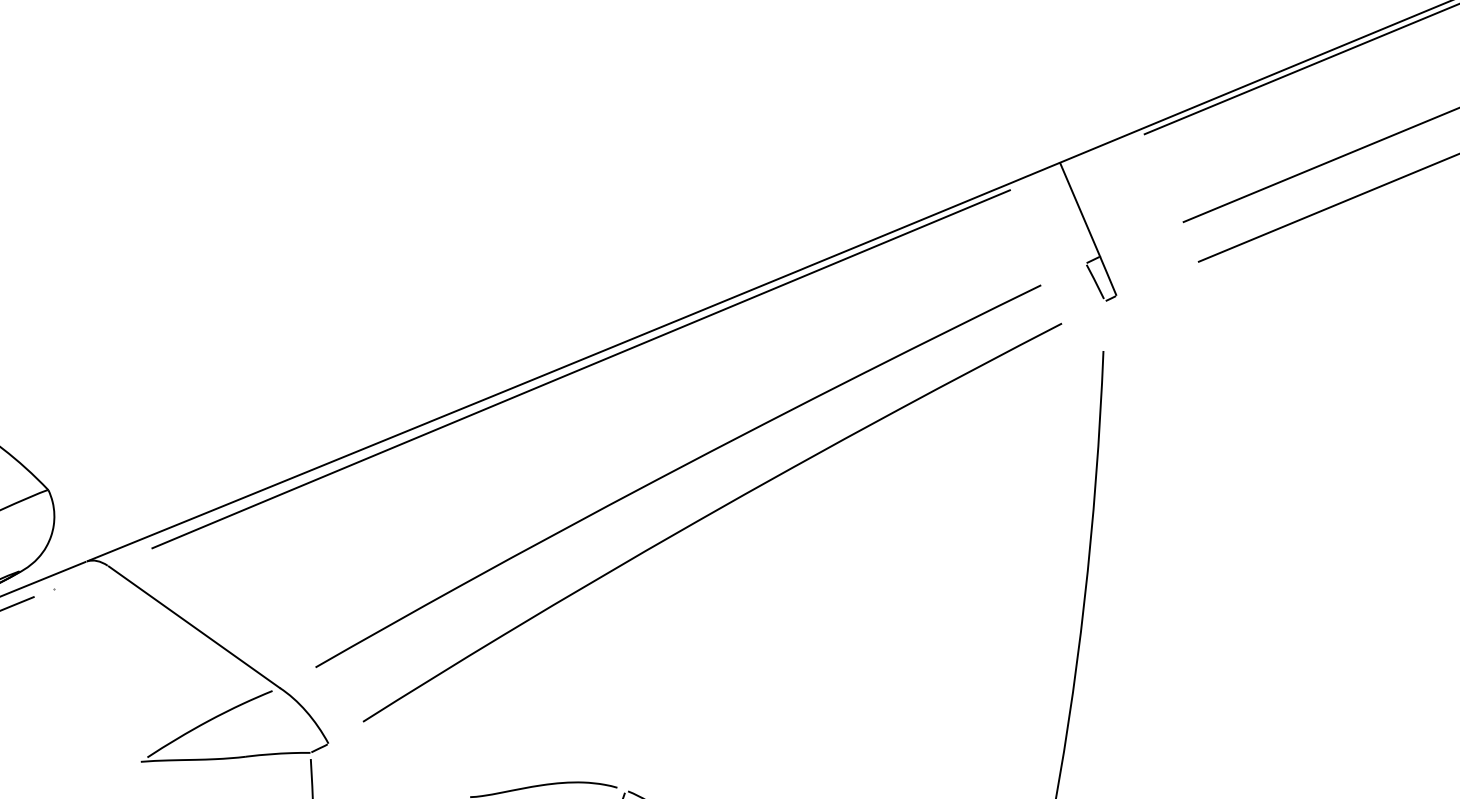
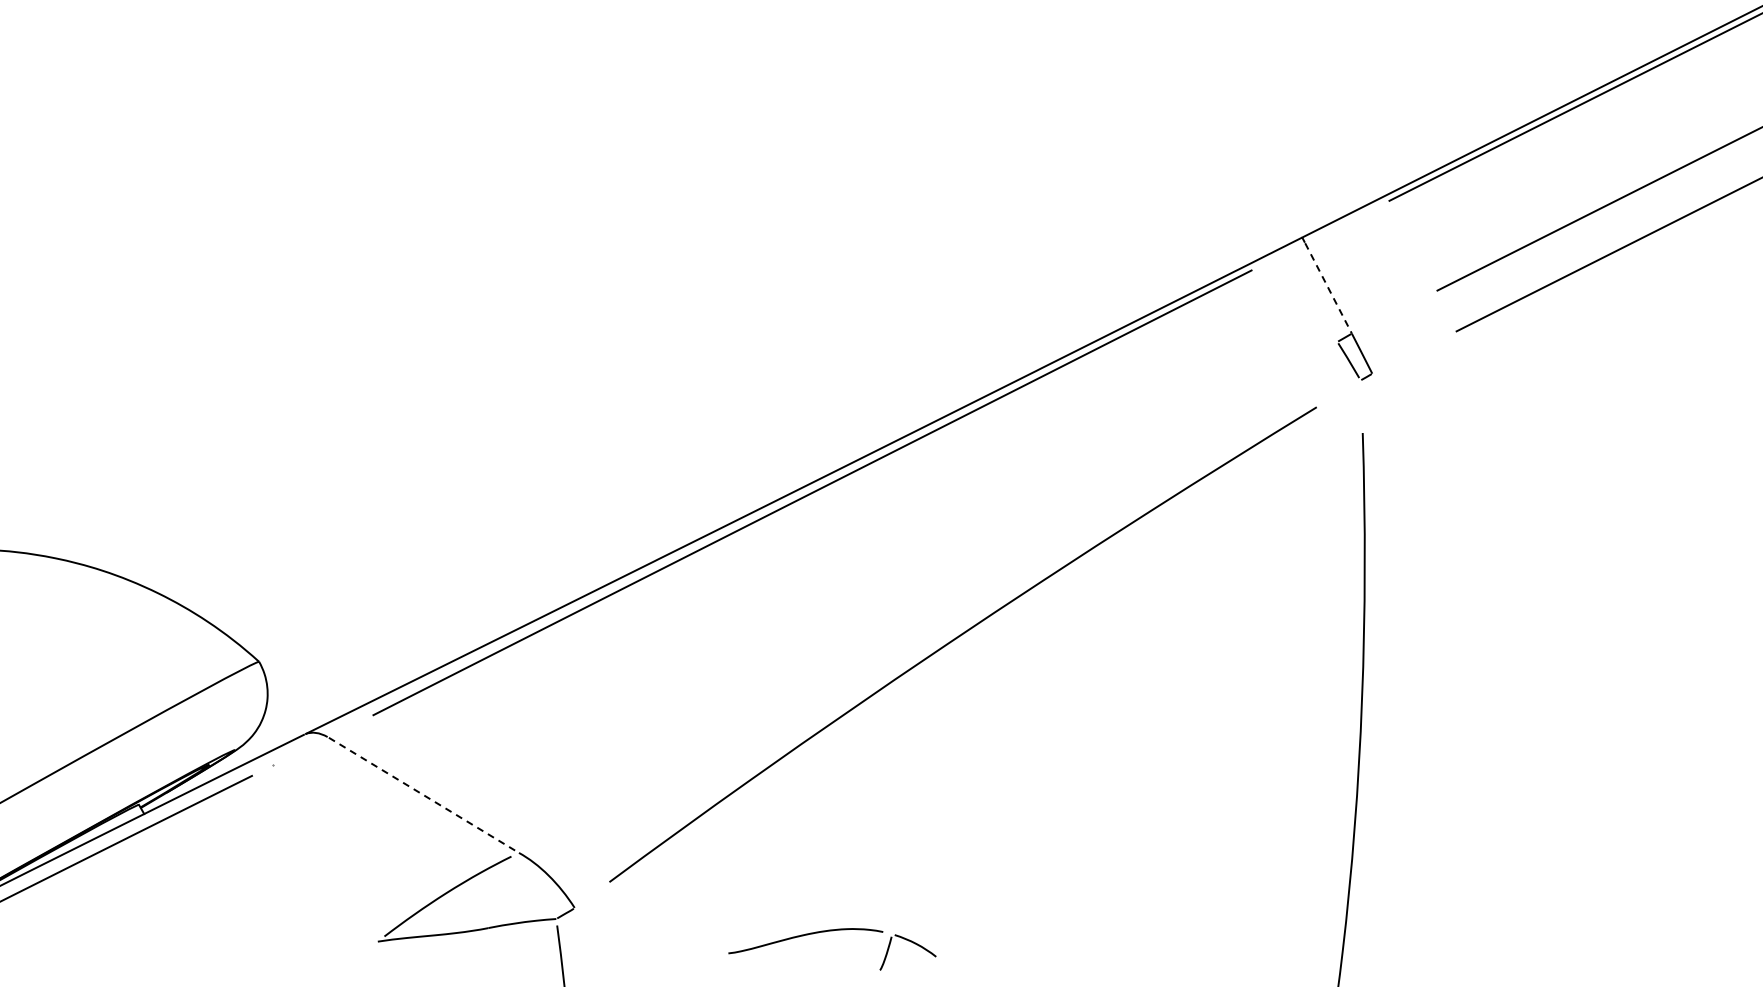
line: (1081, 212) -> (1328, 288), solid -> dashed
curve: (674, 471) -> (919, 593), removed
line: (194, 627) -> (424, 795), solid -> dashed

